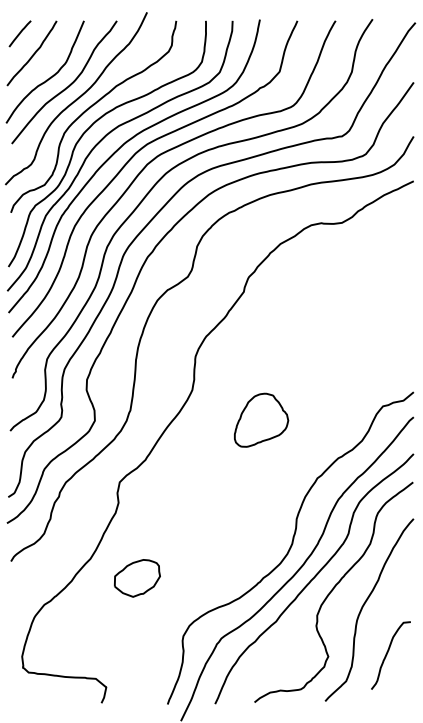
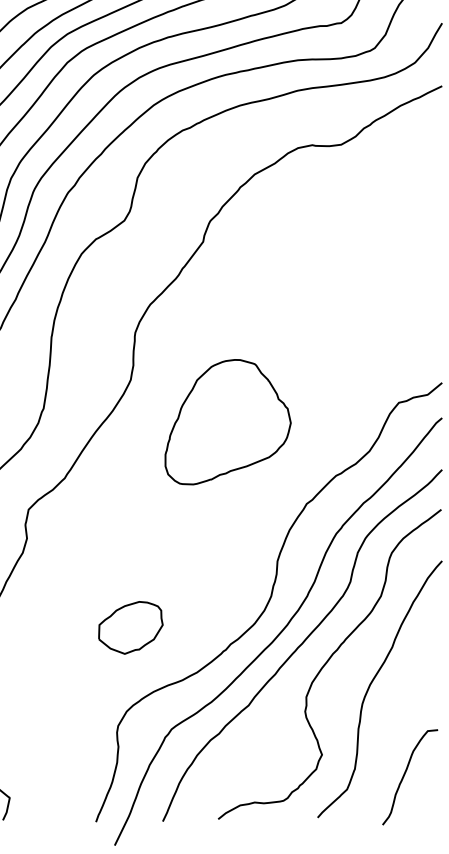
part: (261, 420) -> (228, 422), size x1.67
part: (137, 578) -> (130, 628), moved
curve: (387, 655) -> (405, 777), moved

